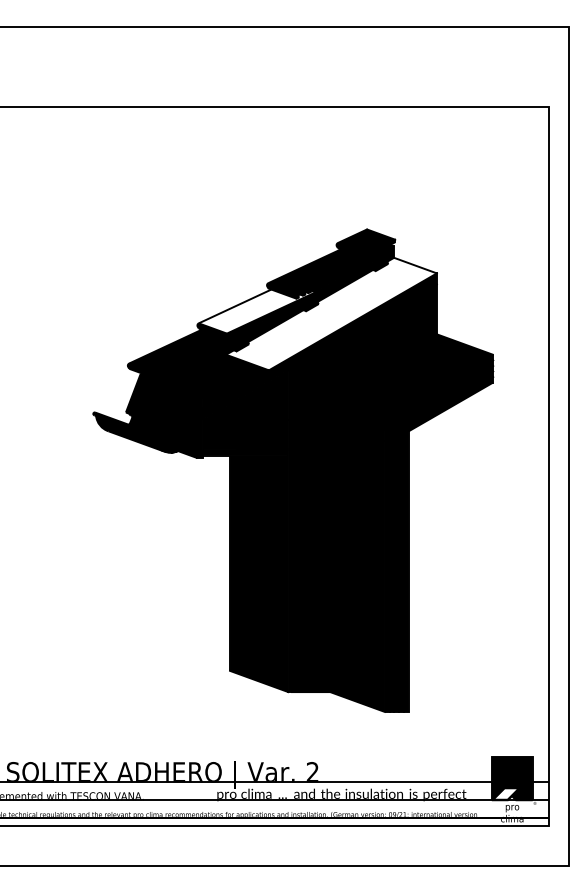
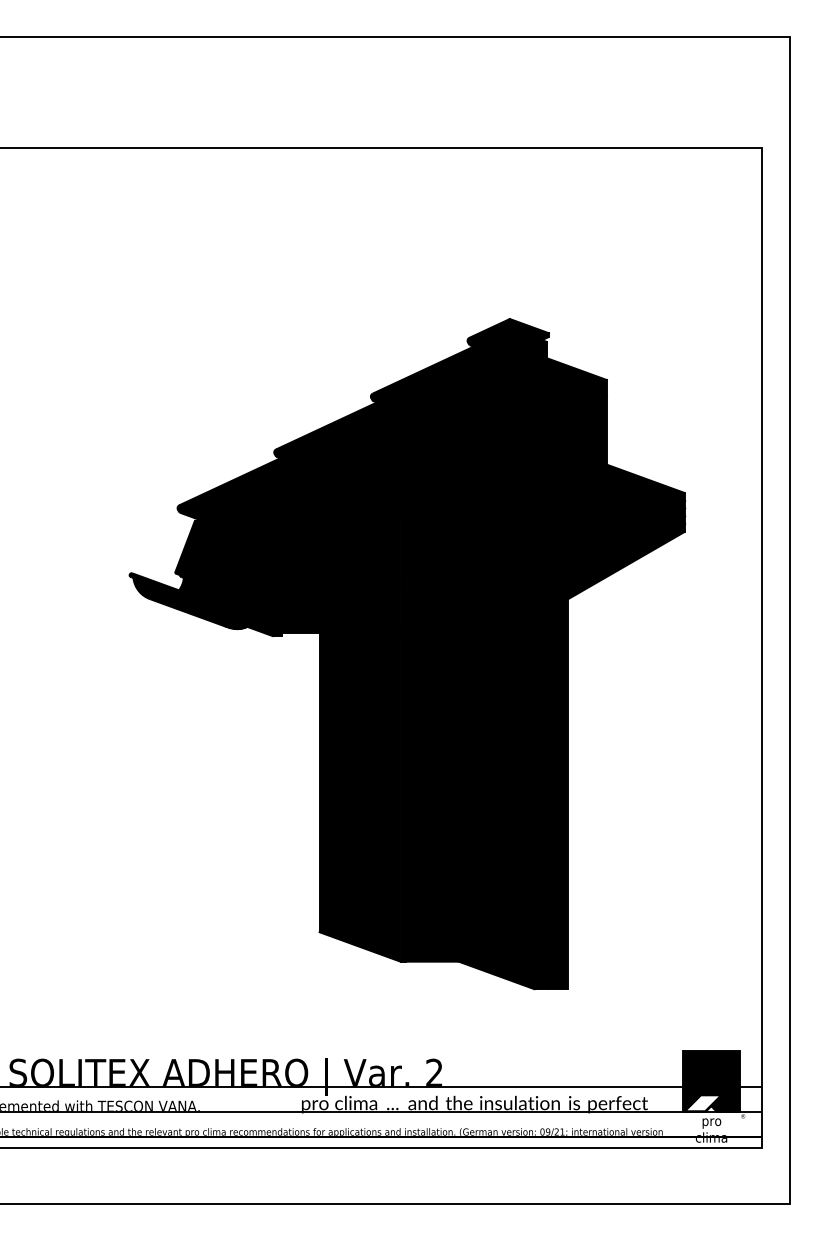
fill: (256, 311) -> (356, 432), added
fill: (331, 313) -> (460, 435), added

